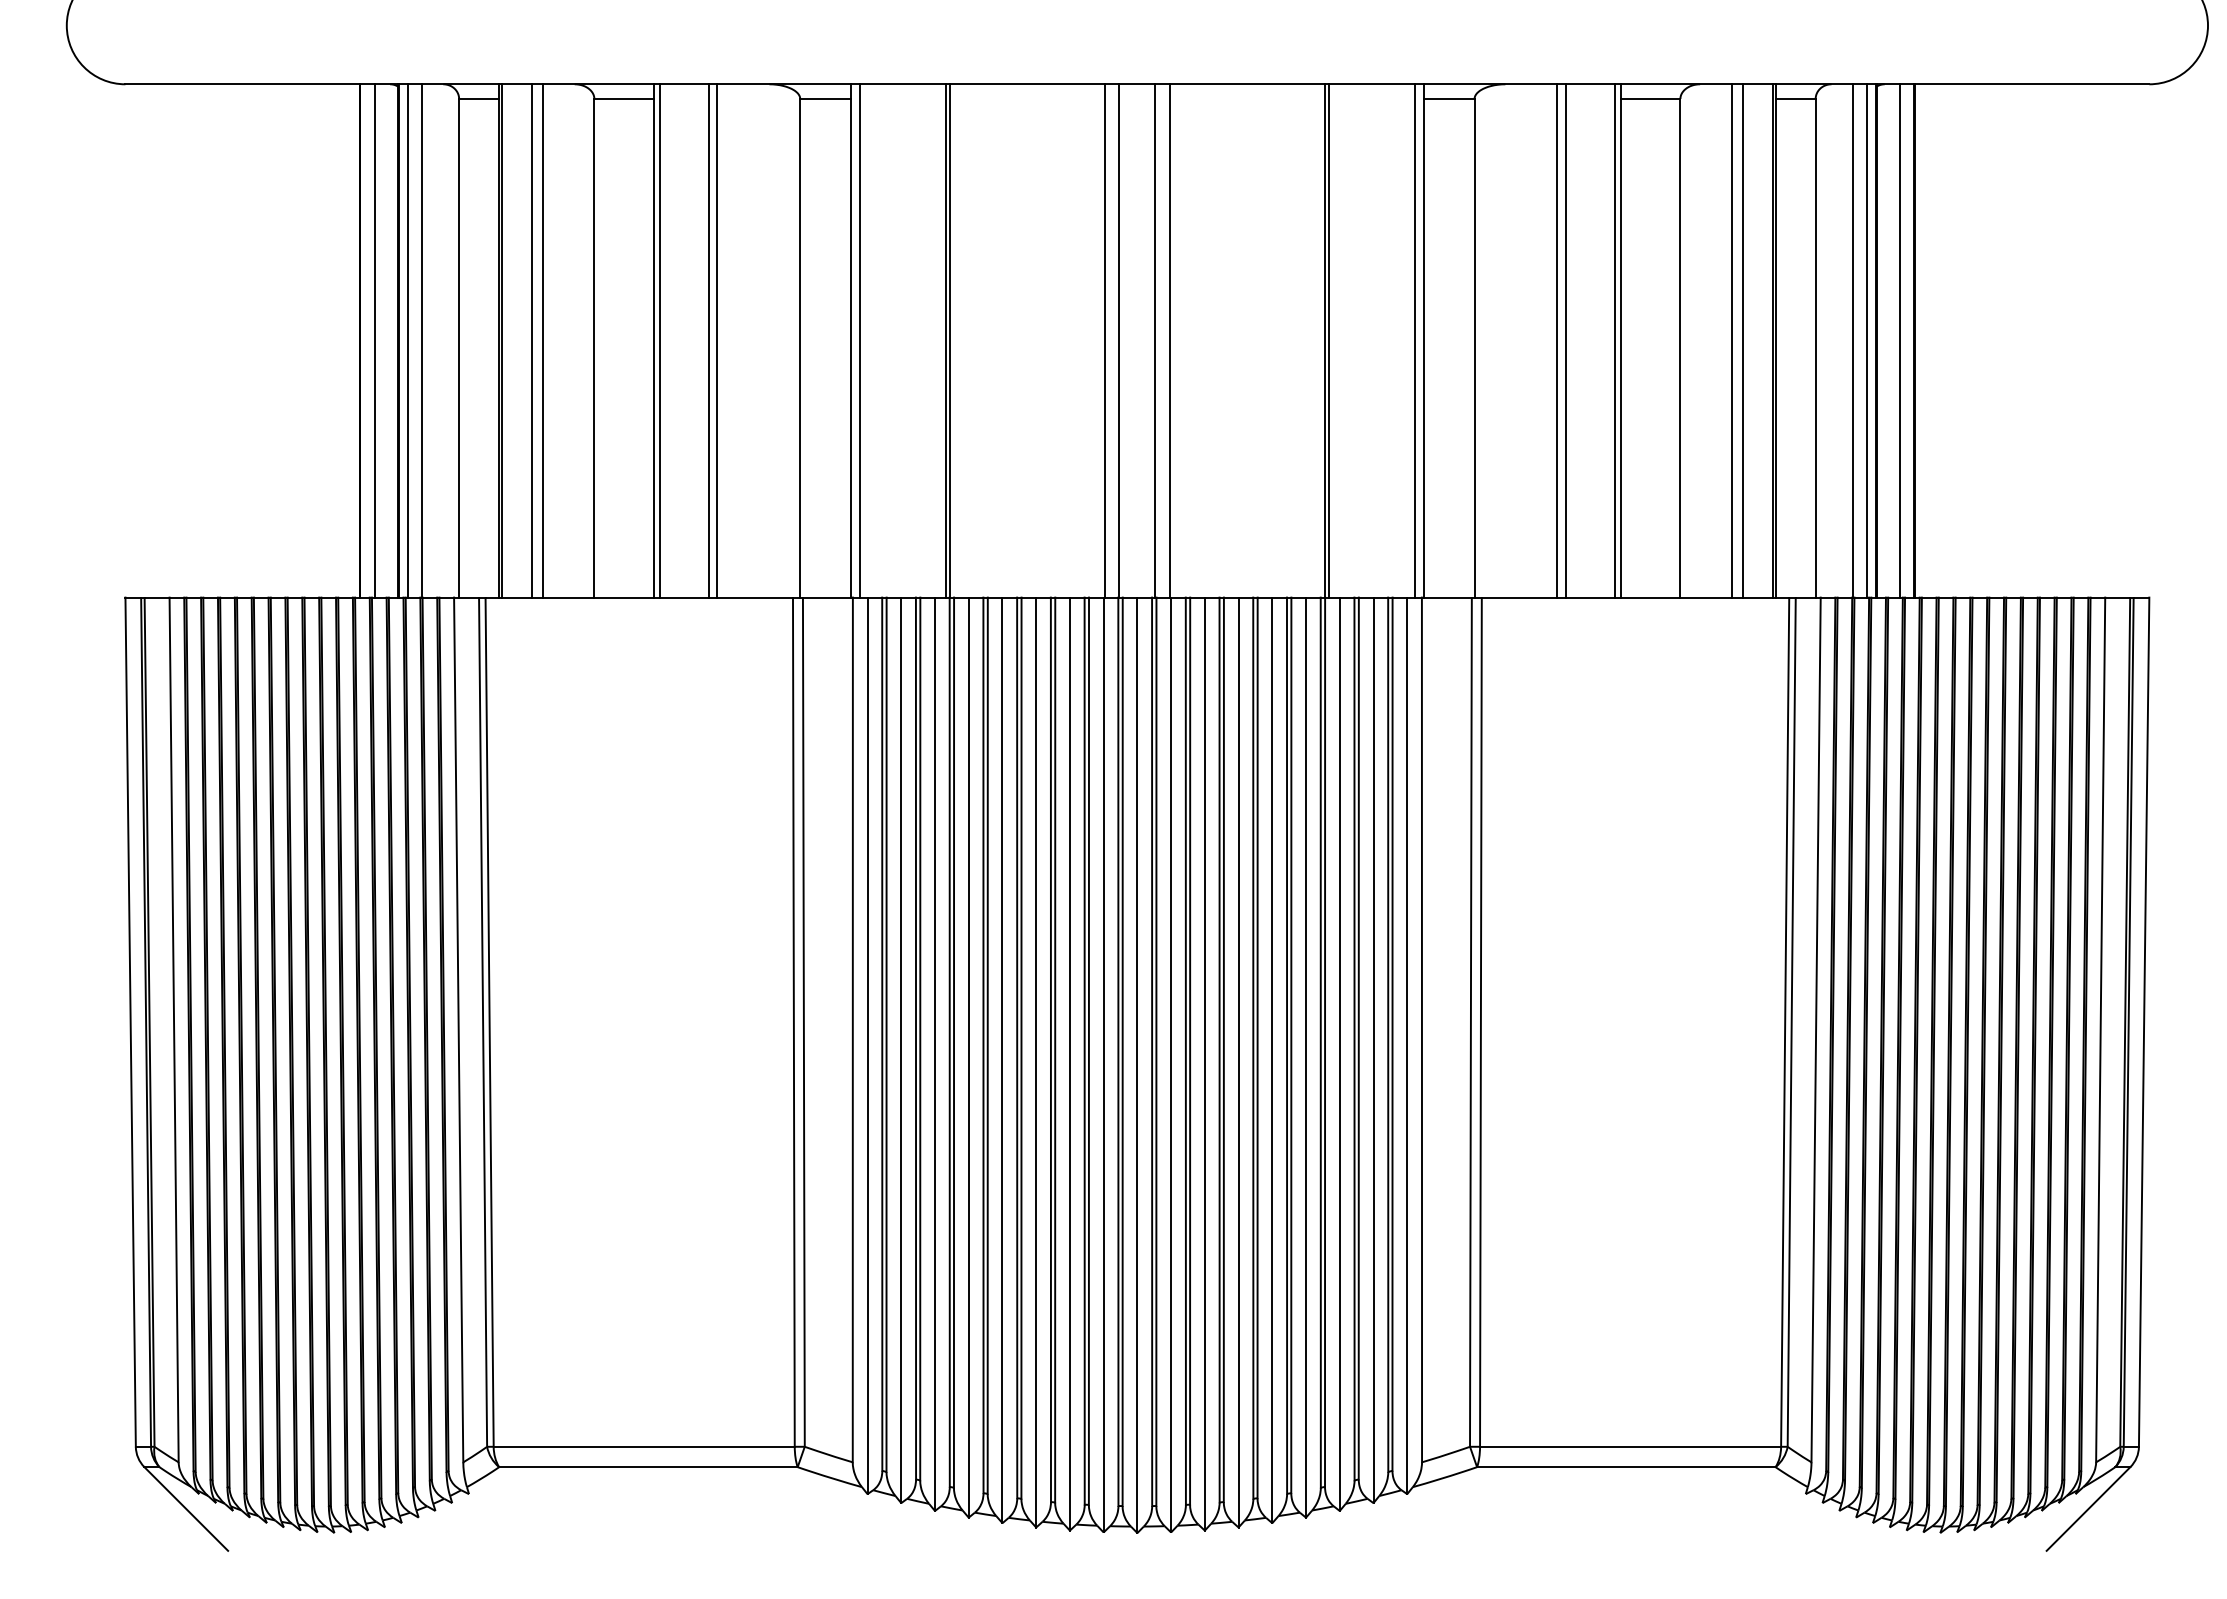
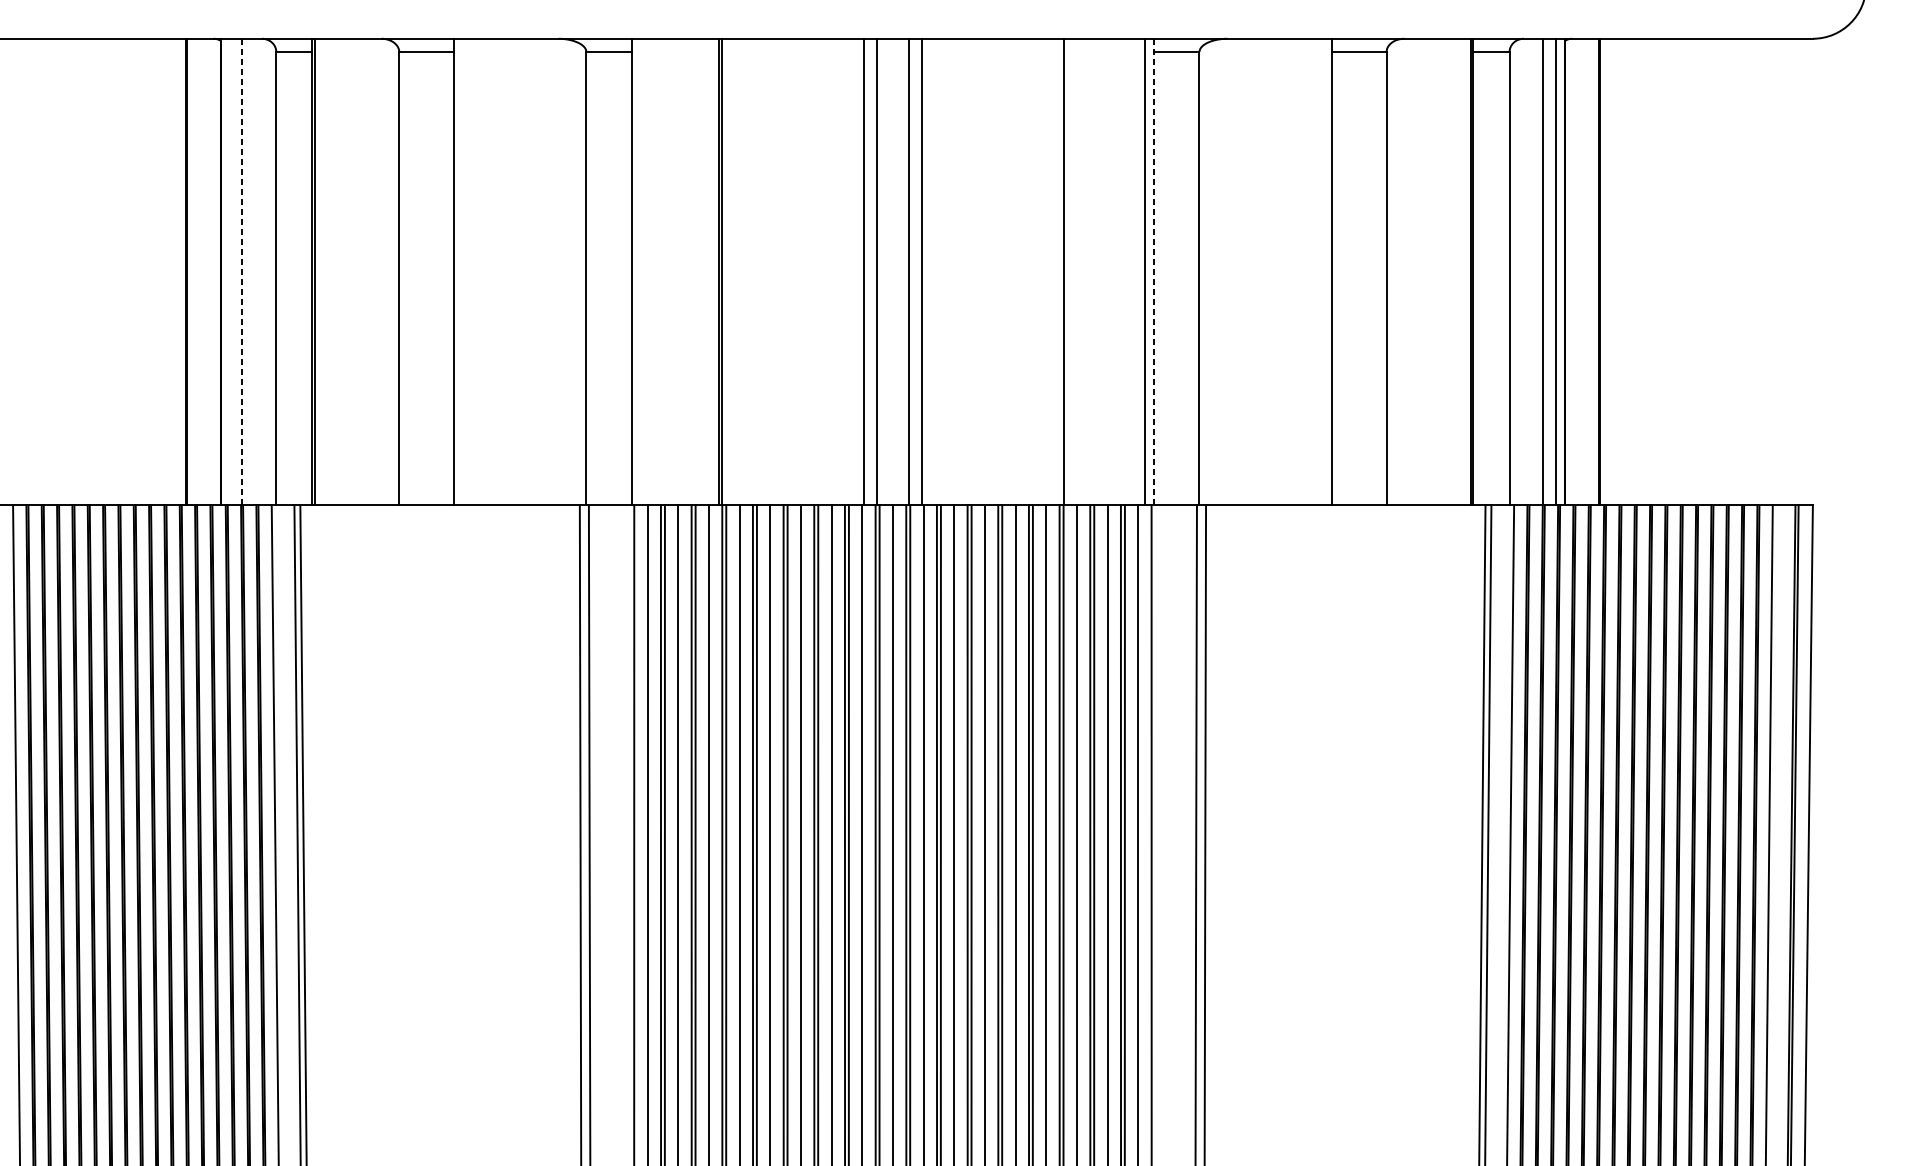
line: (374, 340) -> (199, 271), removed
line: (408, 340) -> (230, 271), removed
line: (421, 340) -> (242, 271), solid -> dashed
line: (531, 340) -> (342, 271), removed
line: (543, 340) -> (353, 271), removed
line: (659, 340) -> (458, 271), removed
line: (709, 340) -> (503, 271), removed
line: (717, 340) -> (511, 271), removed
line: (860, 340) -> (641, 271), removed
line: (1328, 340) -> (1066, 271), removed
line: (1424, 340) -> (1153, 271), solid -> dashed
line: (1557, 340) -> (1274, 271), removed
line: (1565, 340) -> (1282, 271), removed
line: (1614, 340) -> (1326, 271), removed
line: (1731, 340) -> (1433, 271), removed
line: (1742, 340) -> (1443, 271), removed
line: (1899, 340) -> (1585, 271), removed

